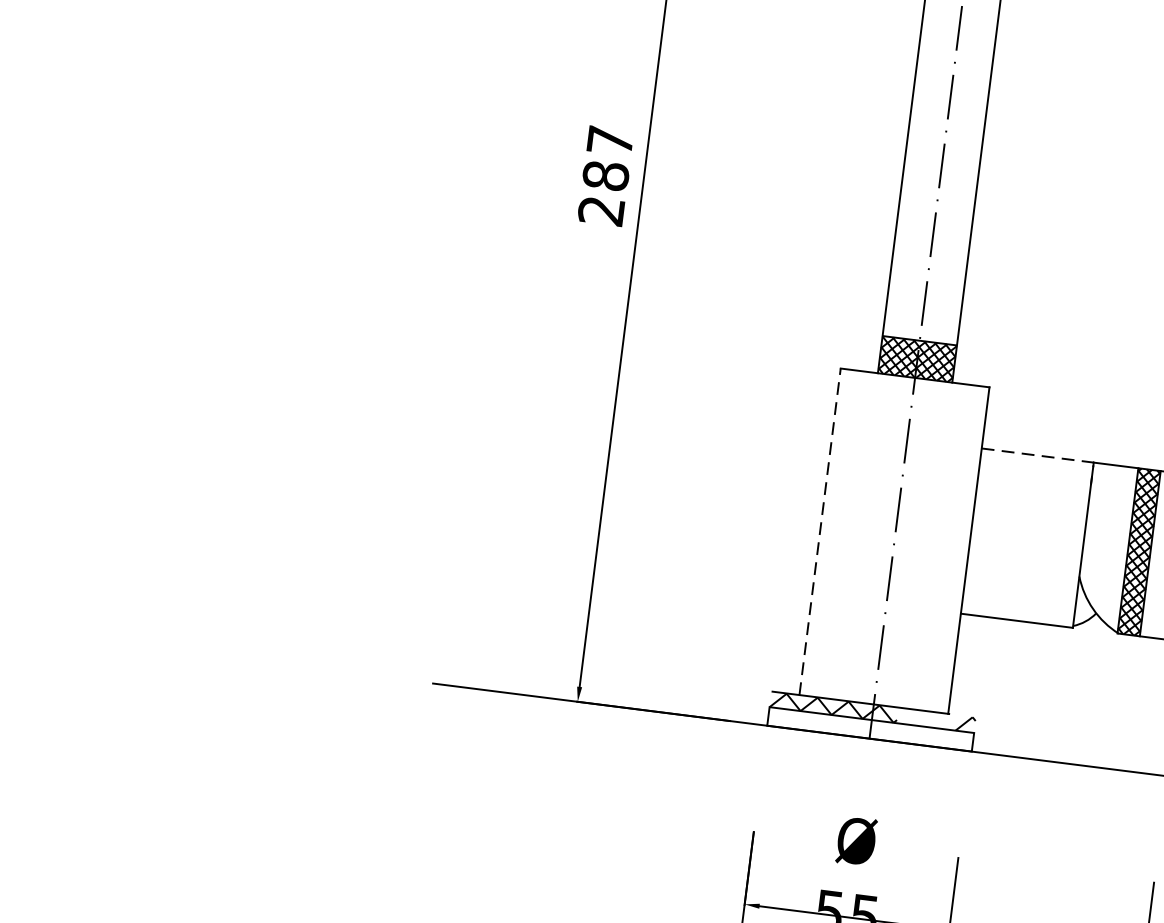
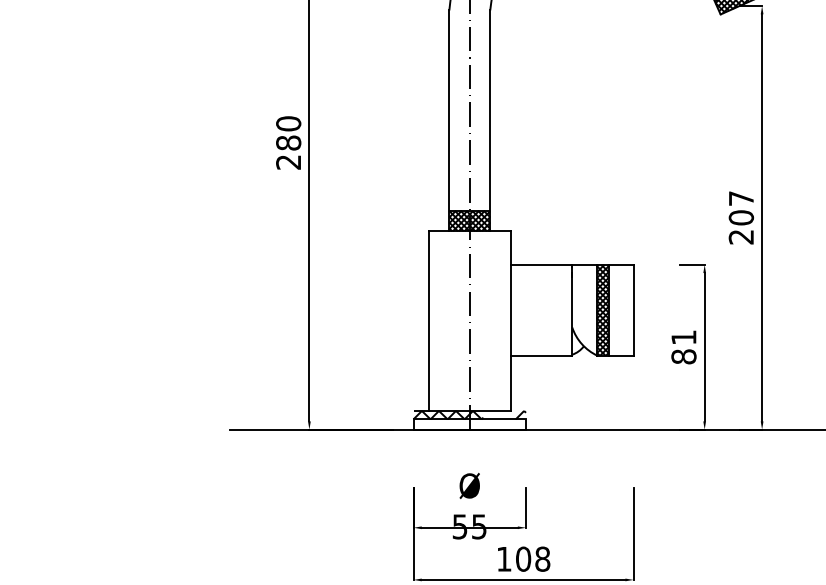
text: (610, 140) -> (288, 123), 287 -> 280
line: (1037, 454) -> (541, 264), dashed -> solid
line: (819, 532) -> (428, 321), dashed -> solid

